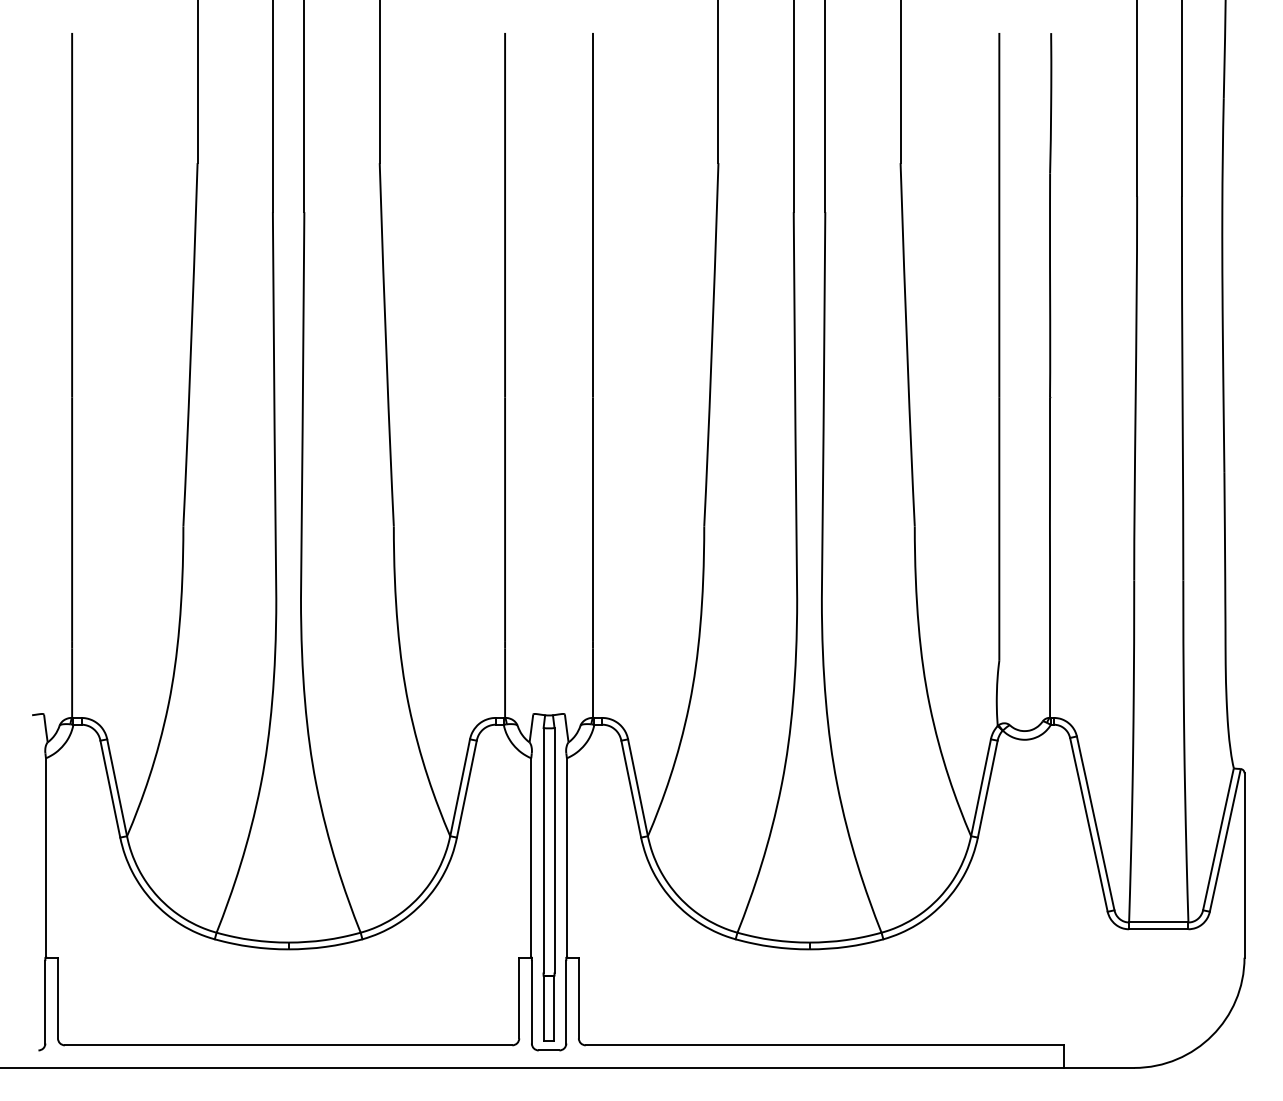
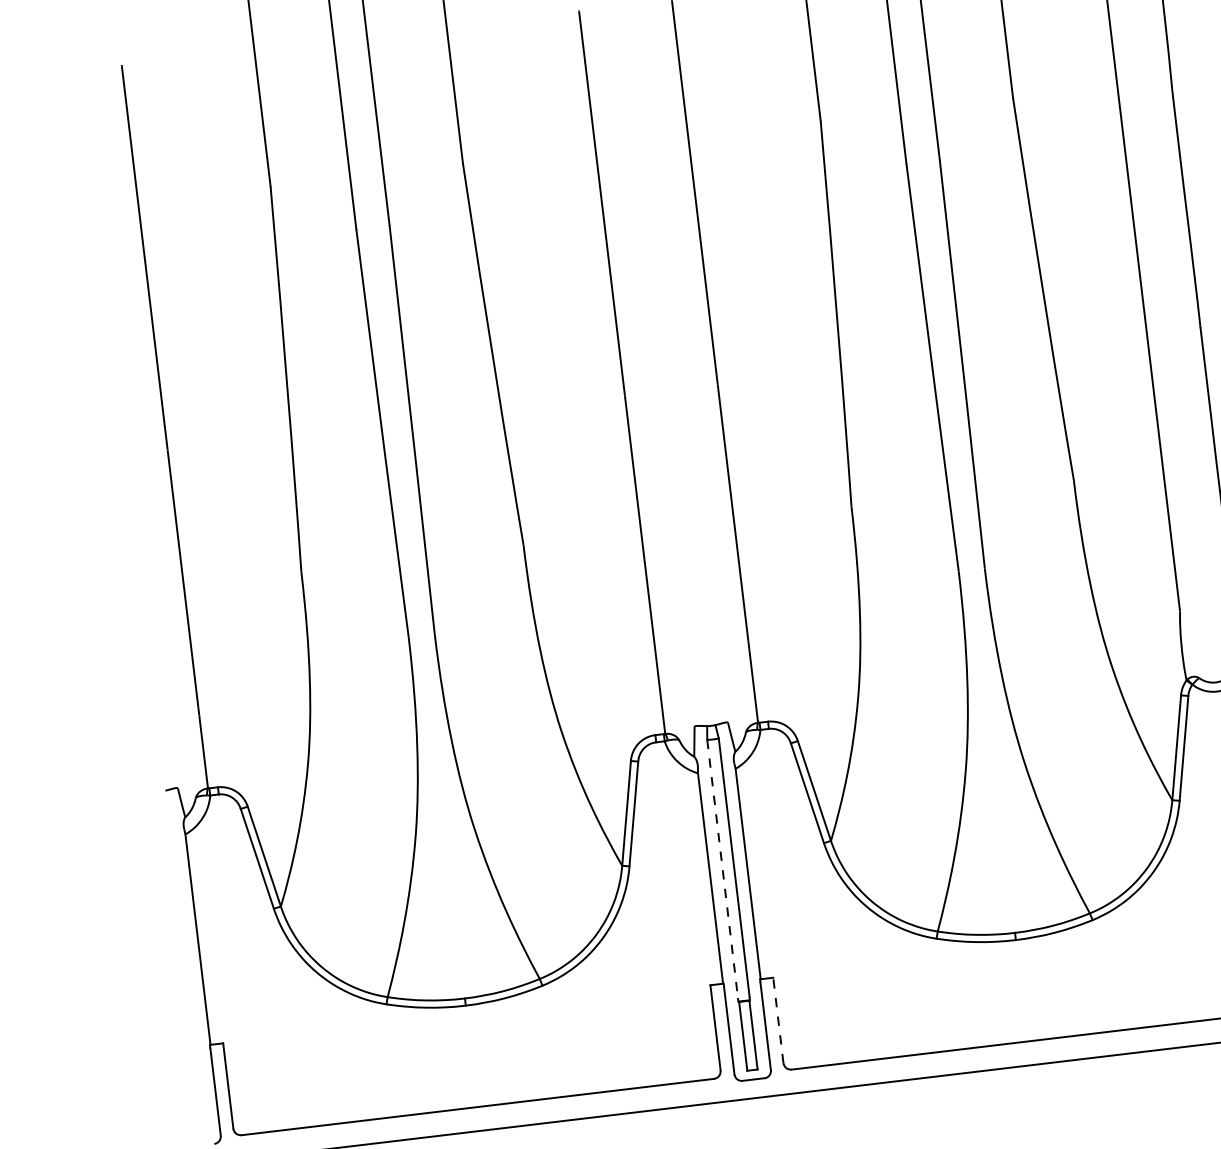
line: (543, 850) -> (722, 869), solid -> dashed
line: (578, 997) -> (777, 1019), solid -> dashed

